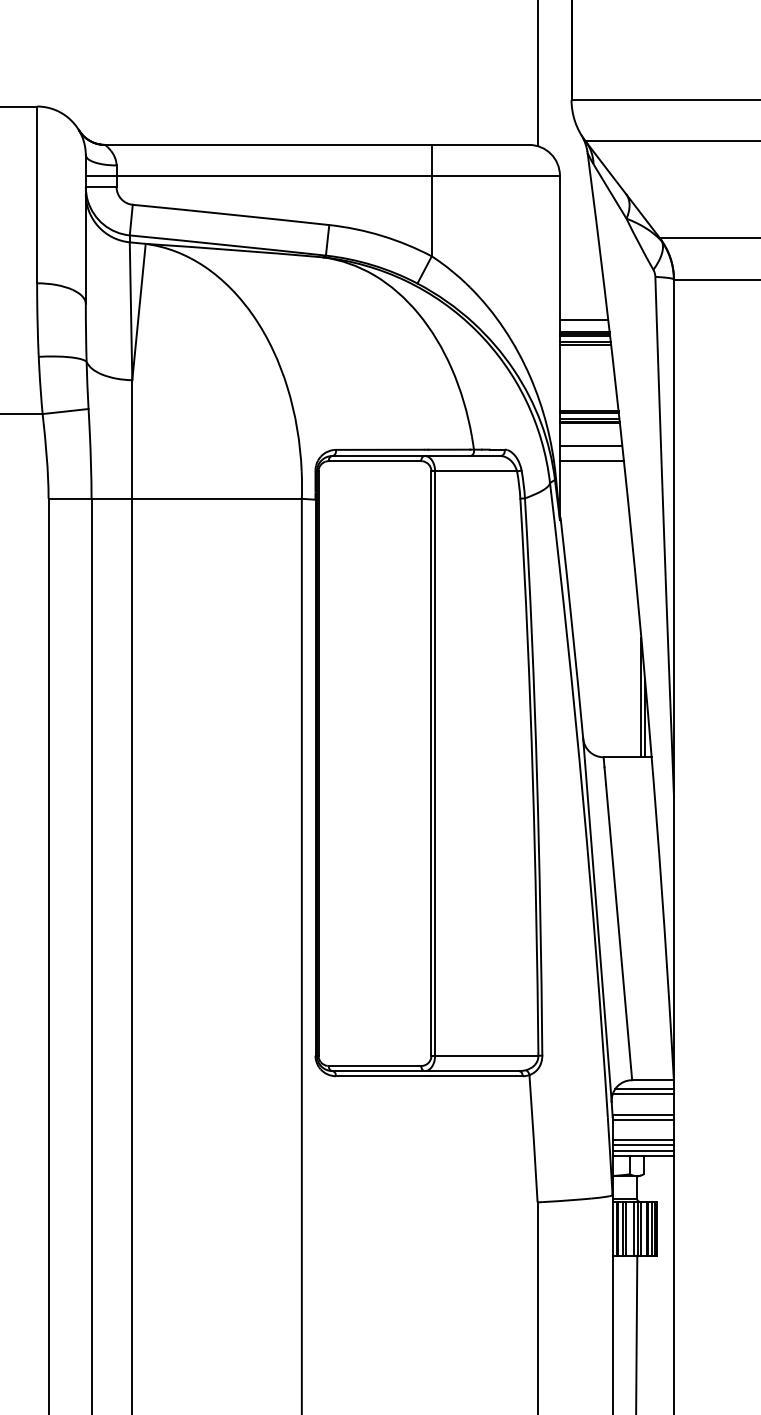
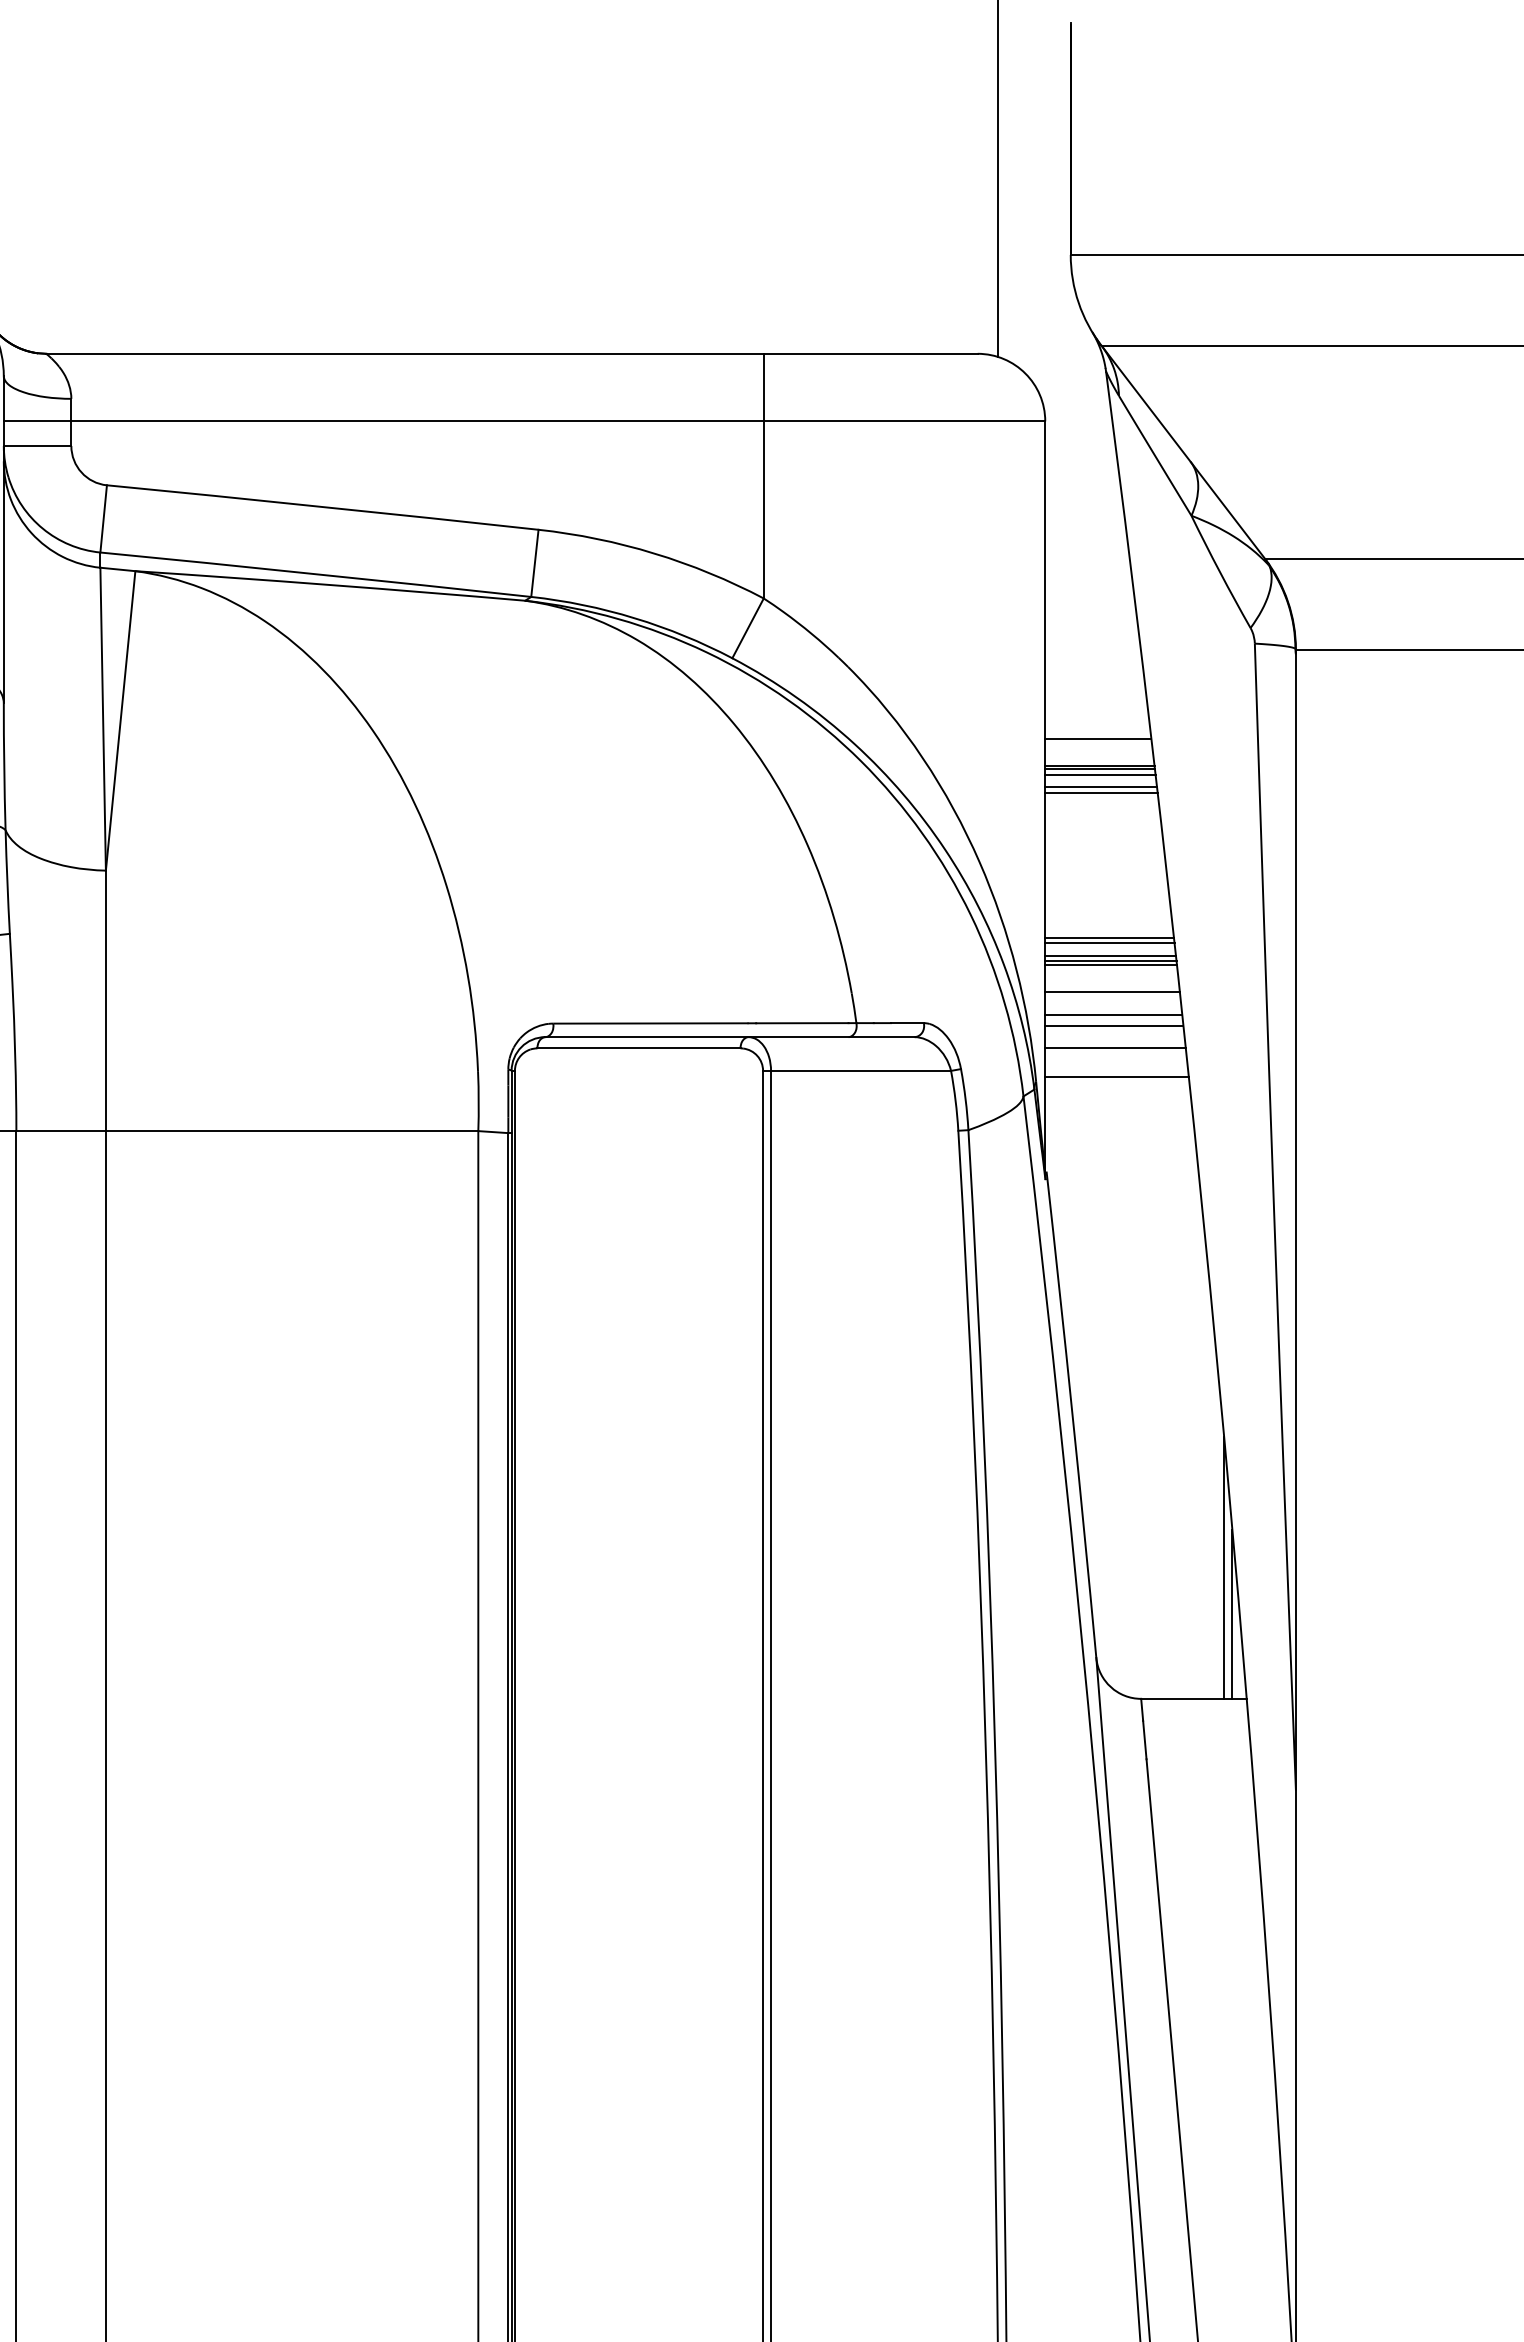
line: (590, 435) -> (1112, 992), added
line: (590, 450) -> (1112, 1024), added
line: (592, 473) -> (1116, 1075), added

